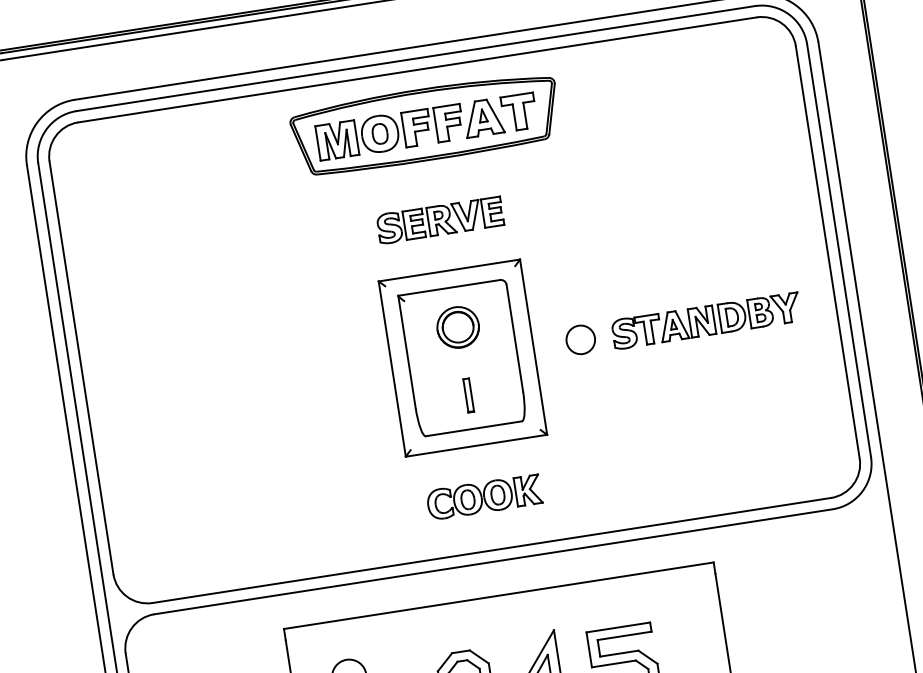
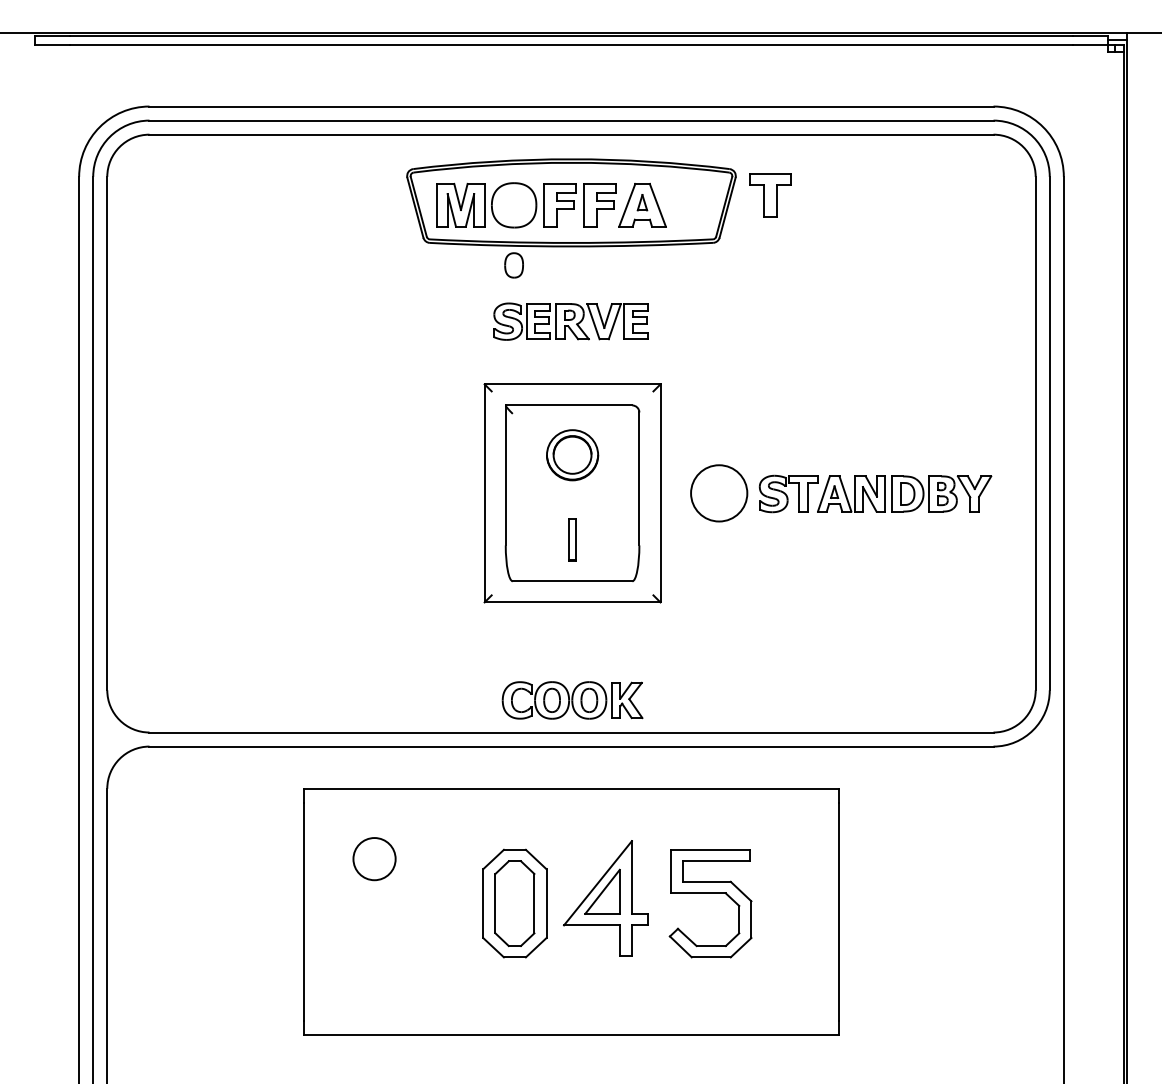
part: (519, 112) -> (770, 195), moved
part: (379, 134) -> (513, 265), moved
circle: (580, 339) -> (718, 492), size x1.6
part: (484, 497) -> (572, 700), moved

